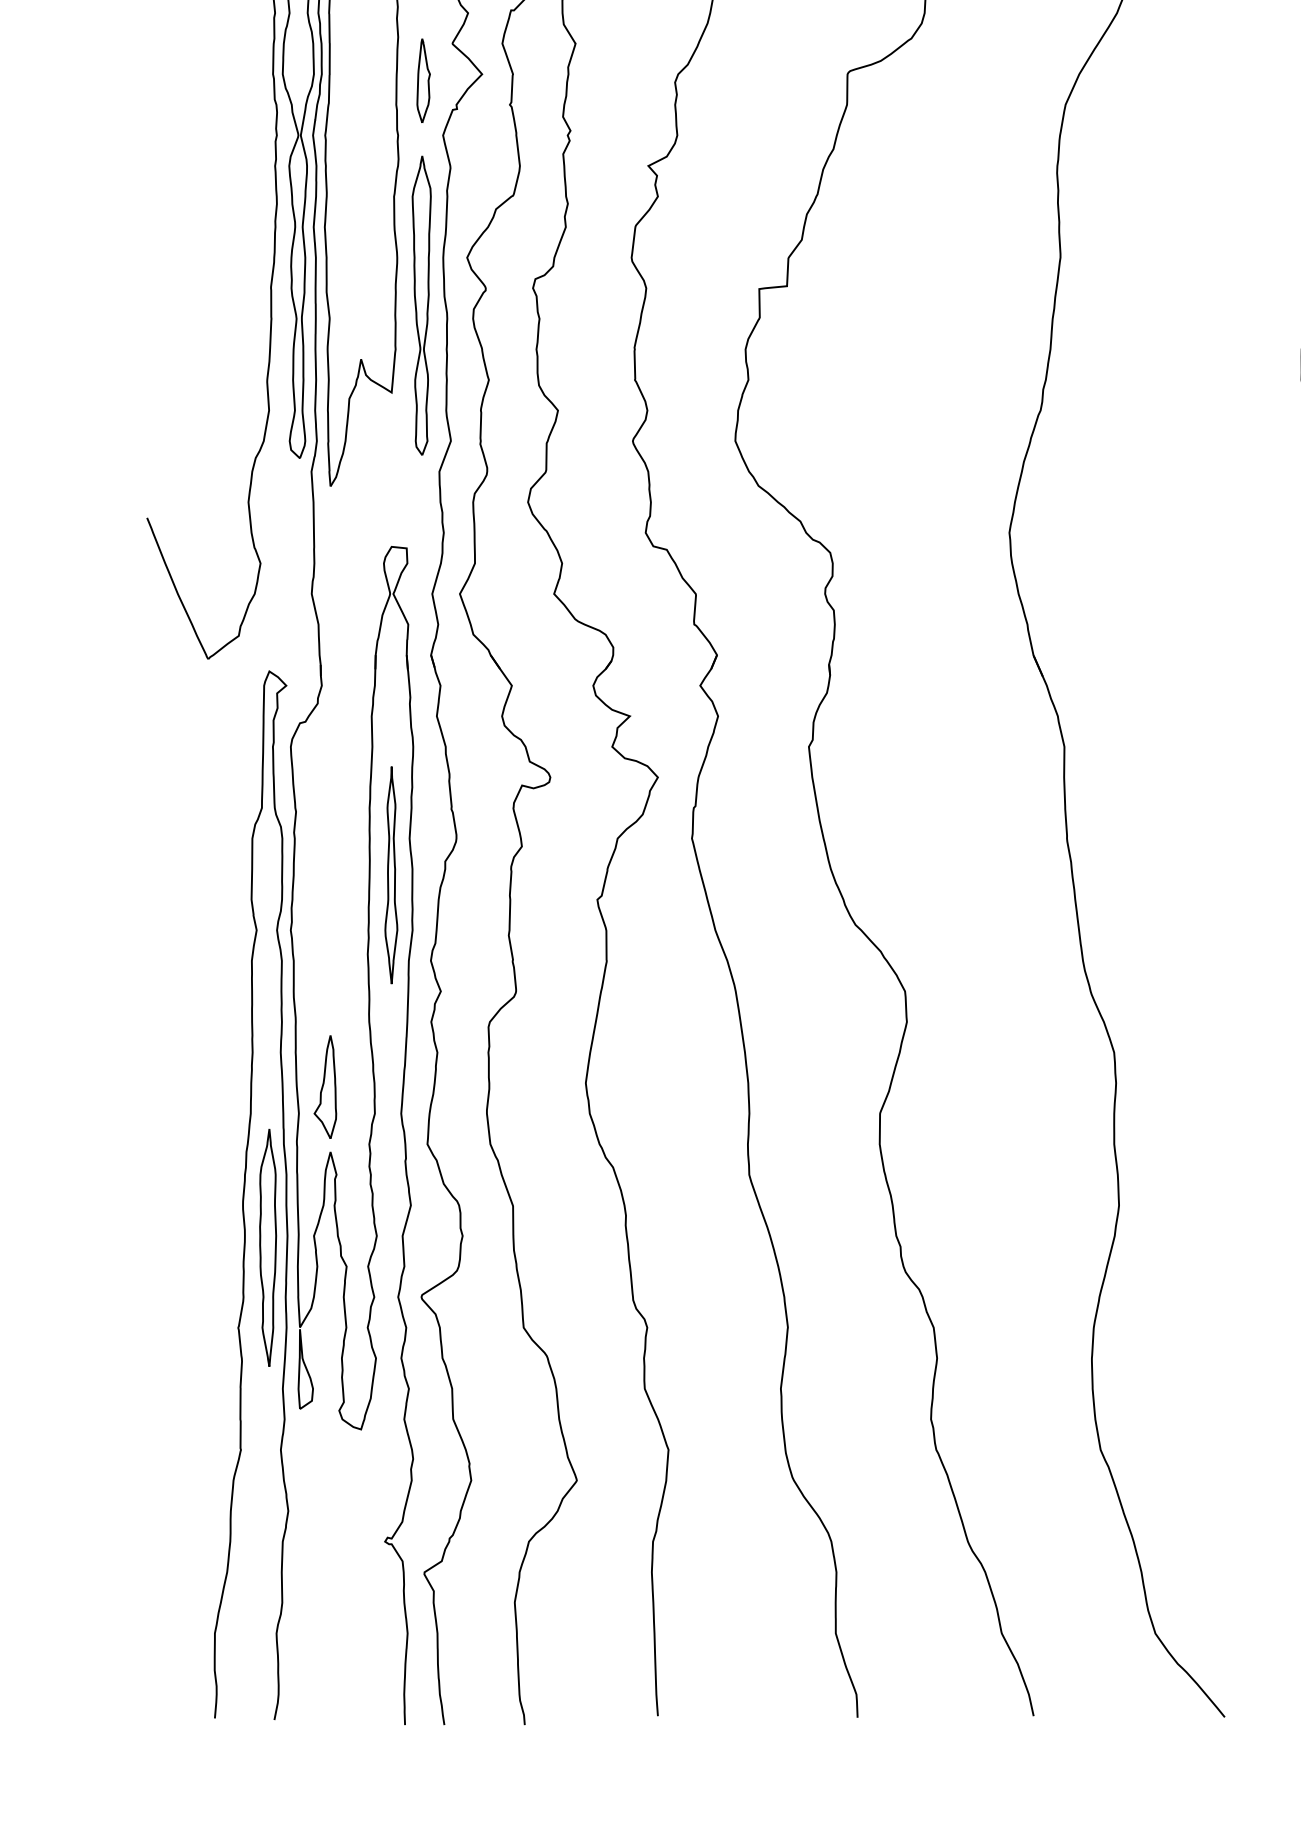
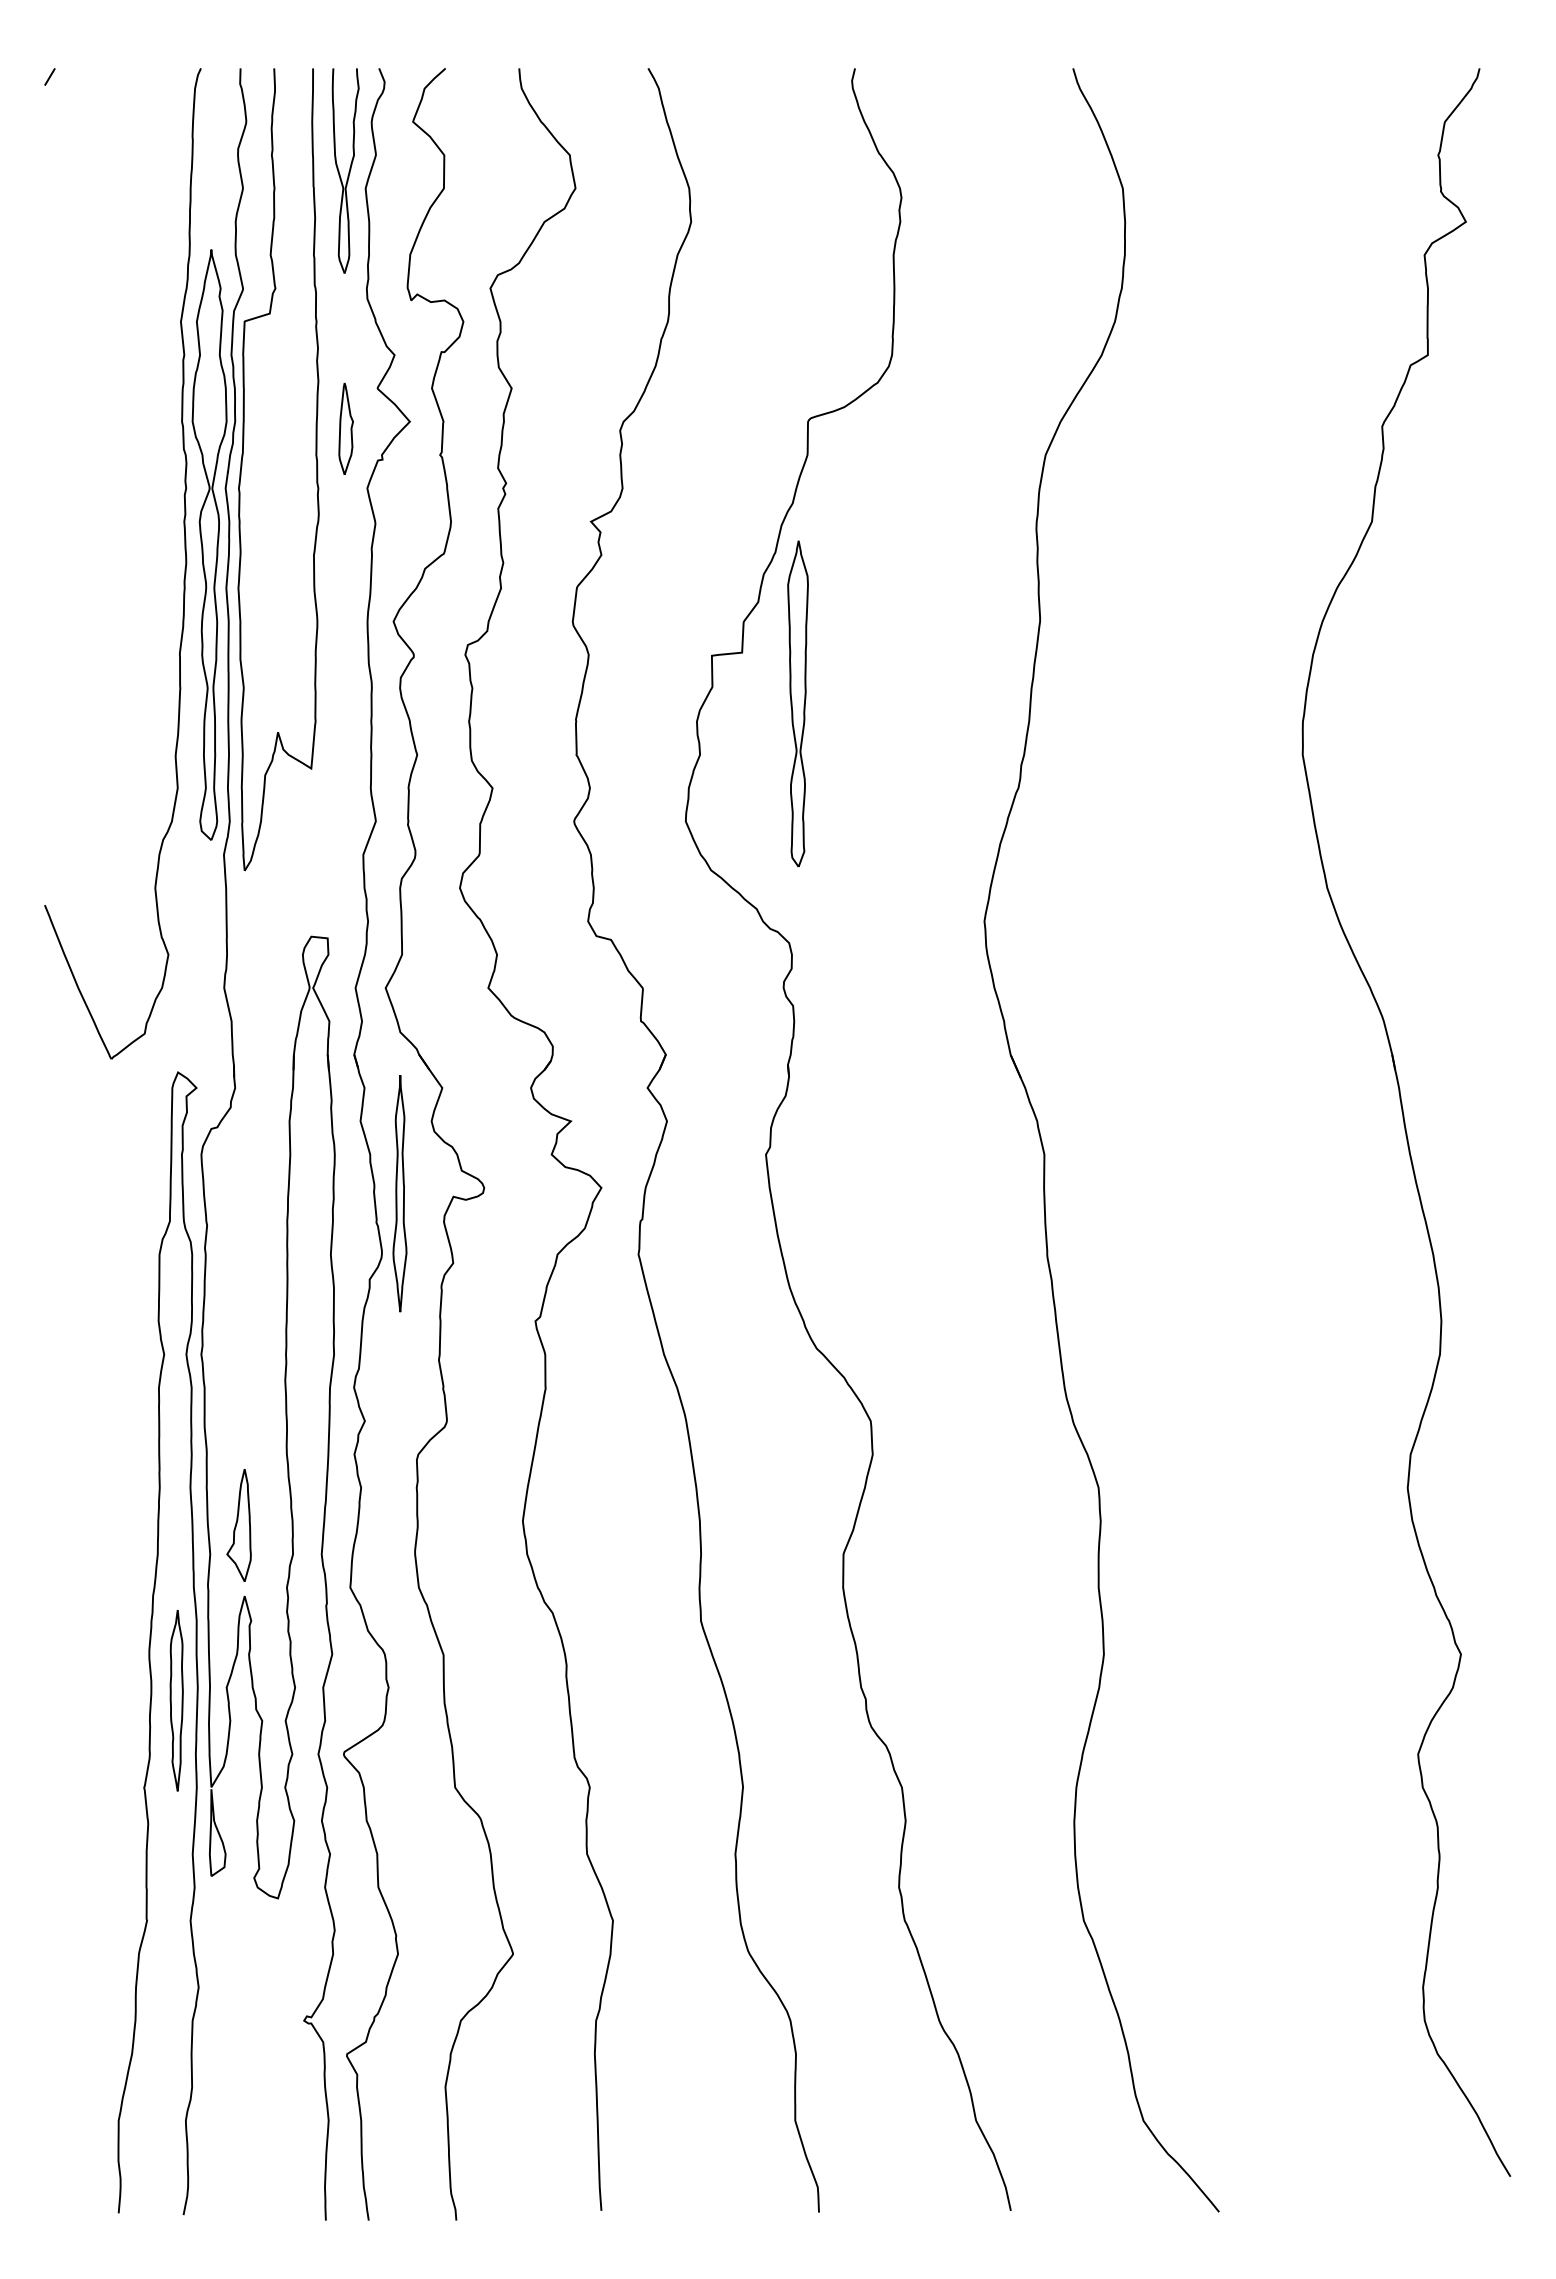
part: (421, 305) -> (797, 703), moved
part: (390, 875) -> (399, 1193), moved
part: (267, 1247) -> (176, 1700), size x0.7

